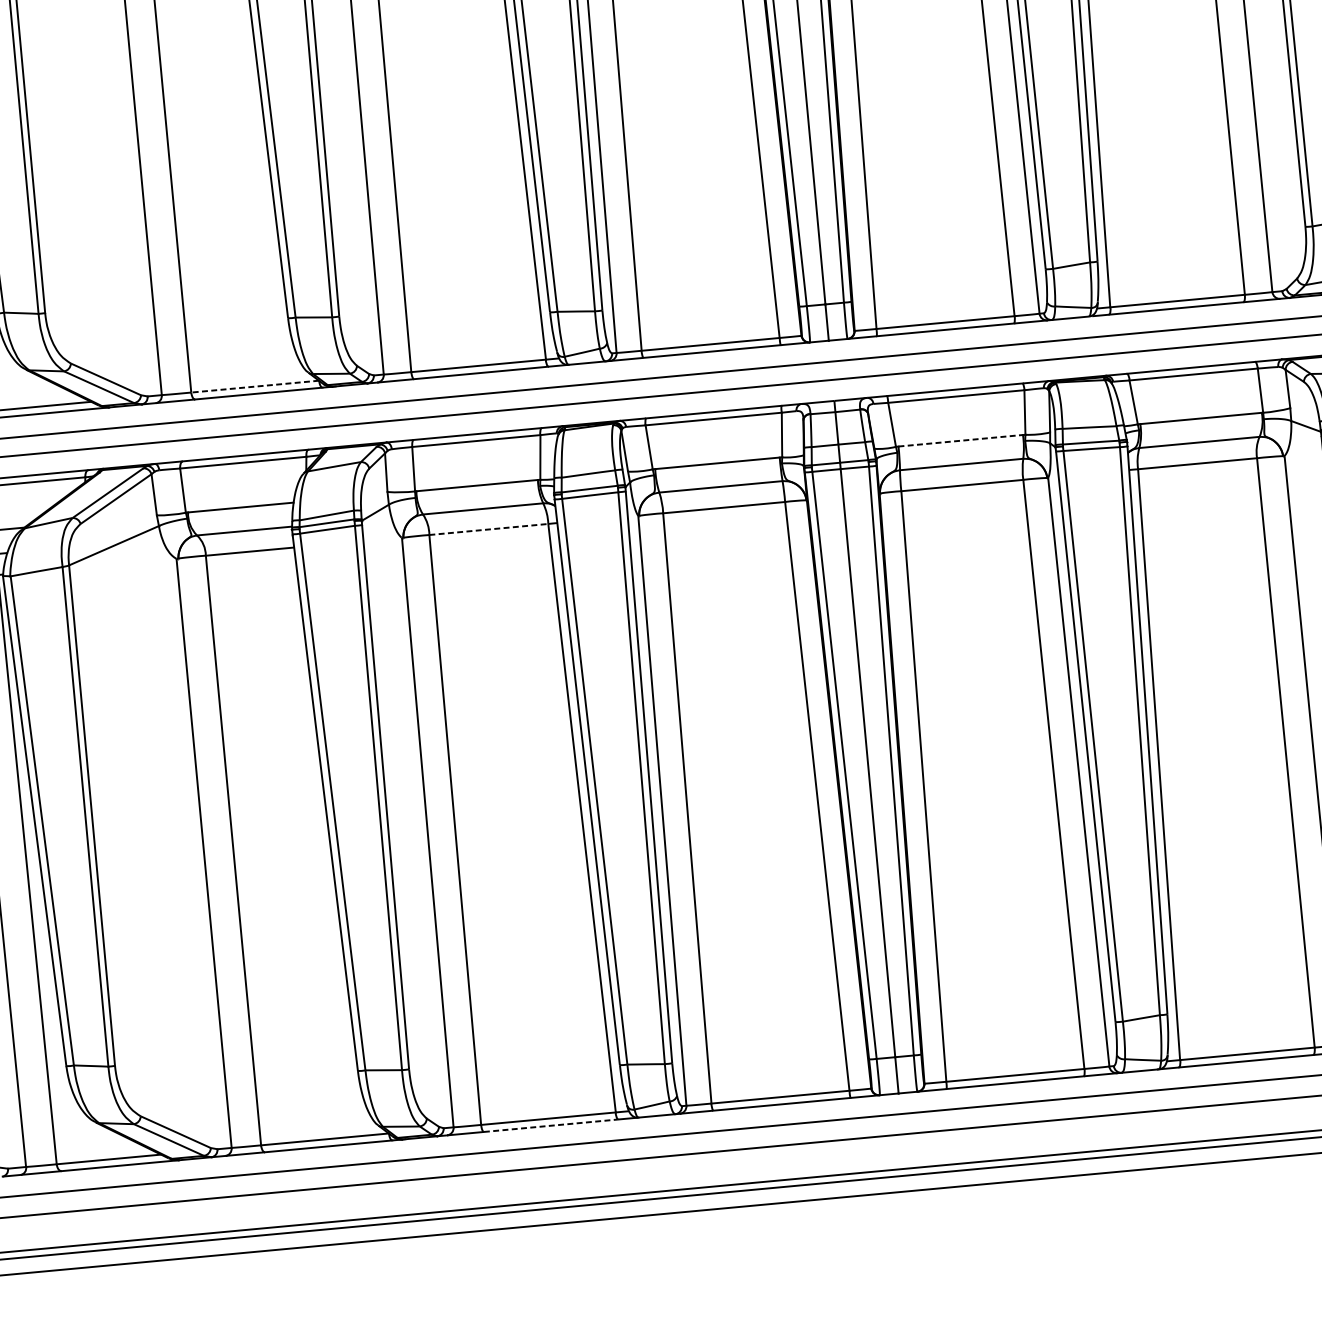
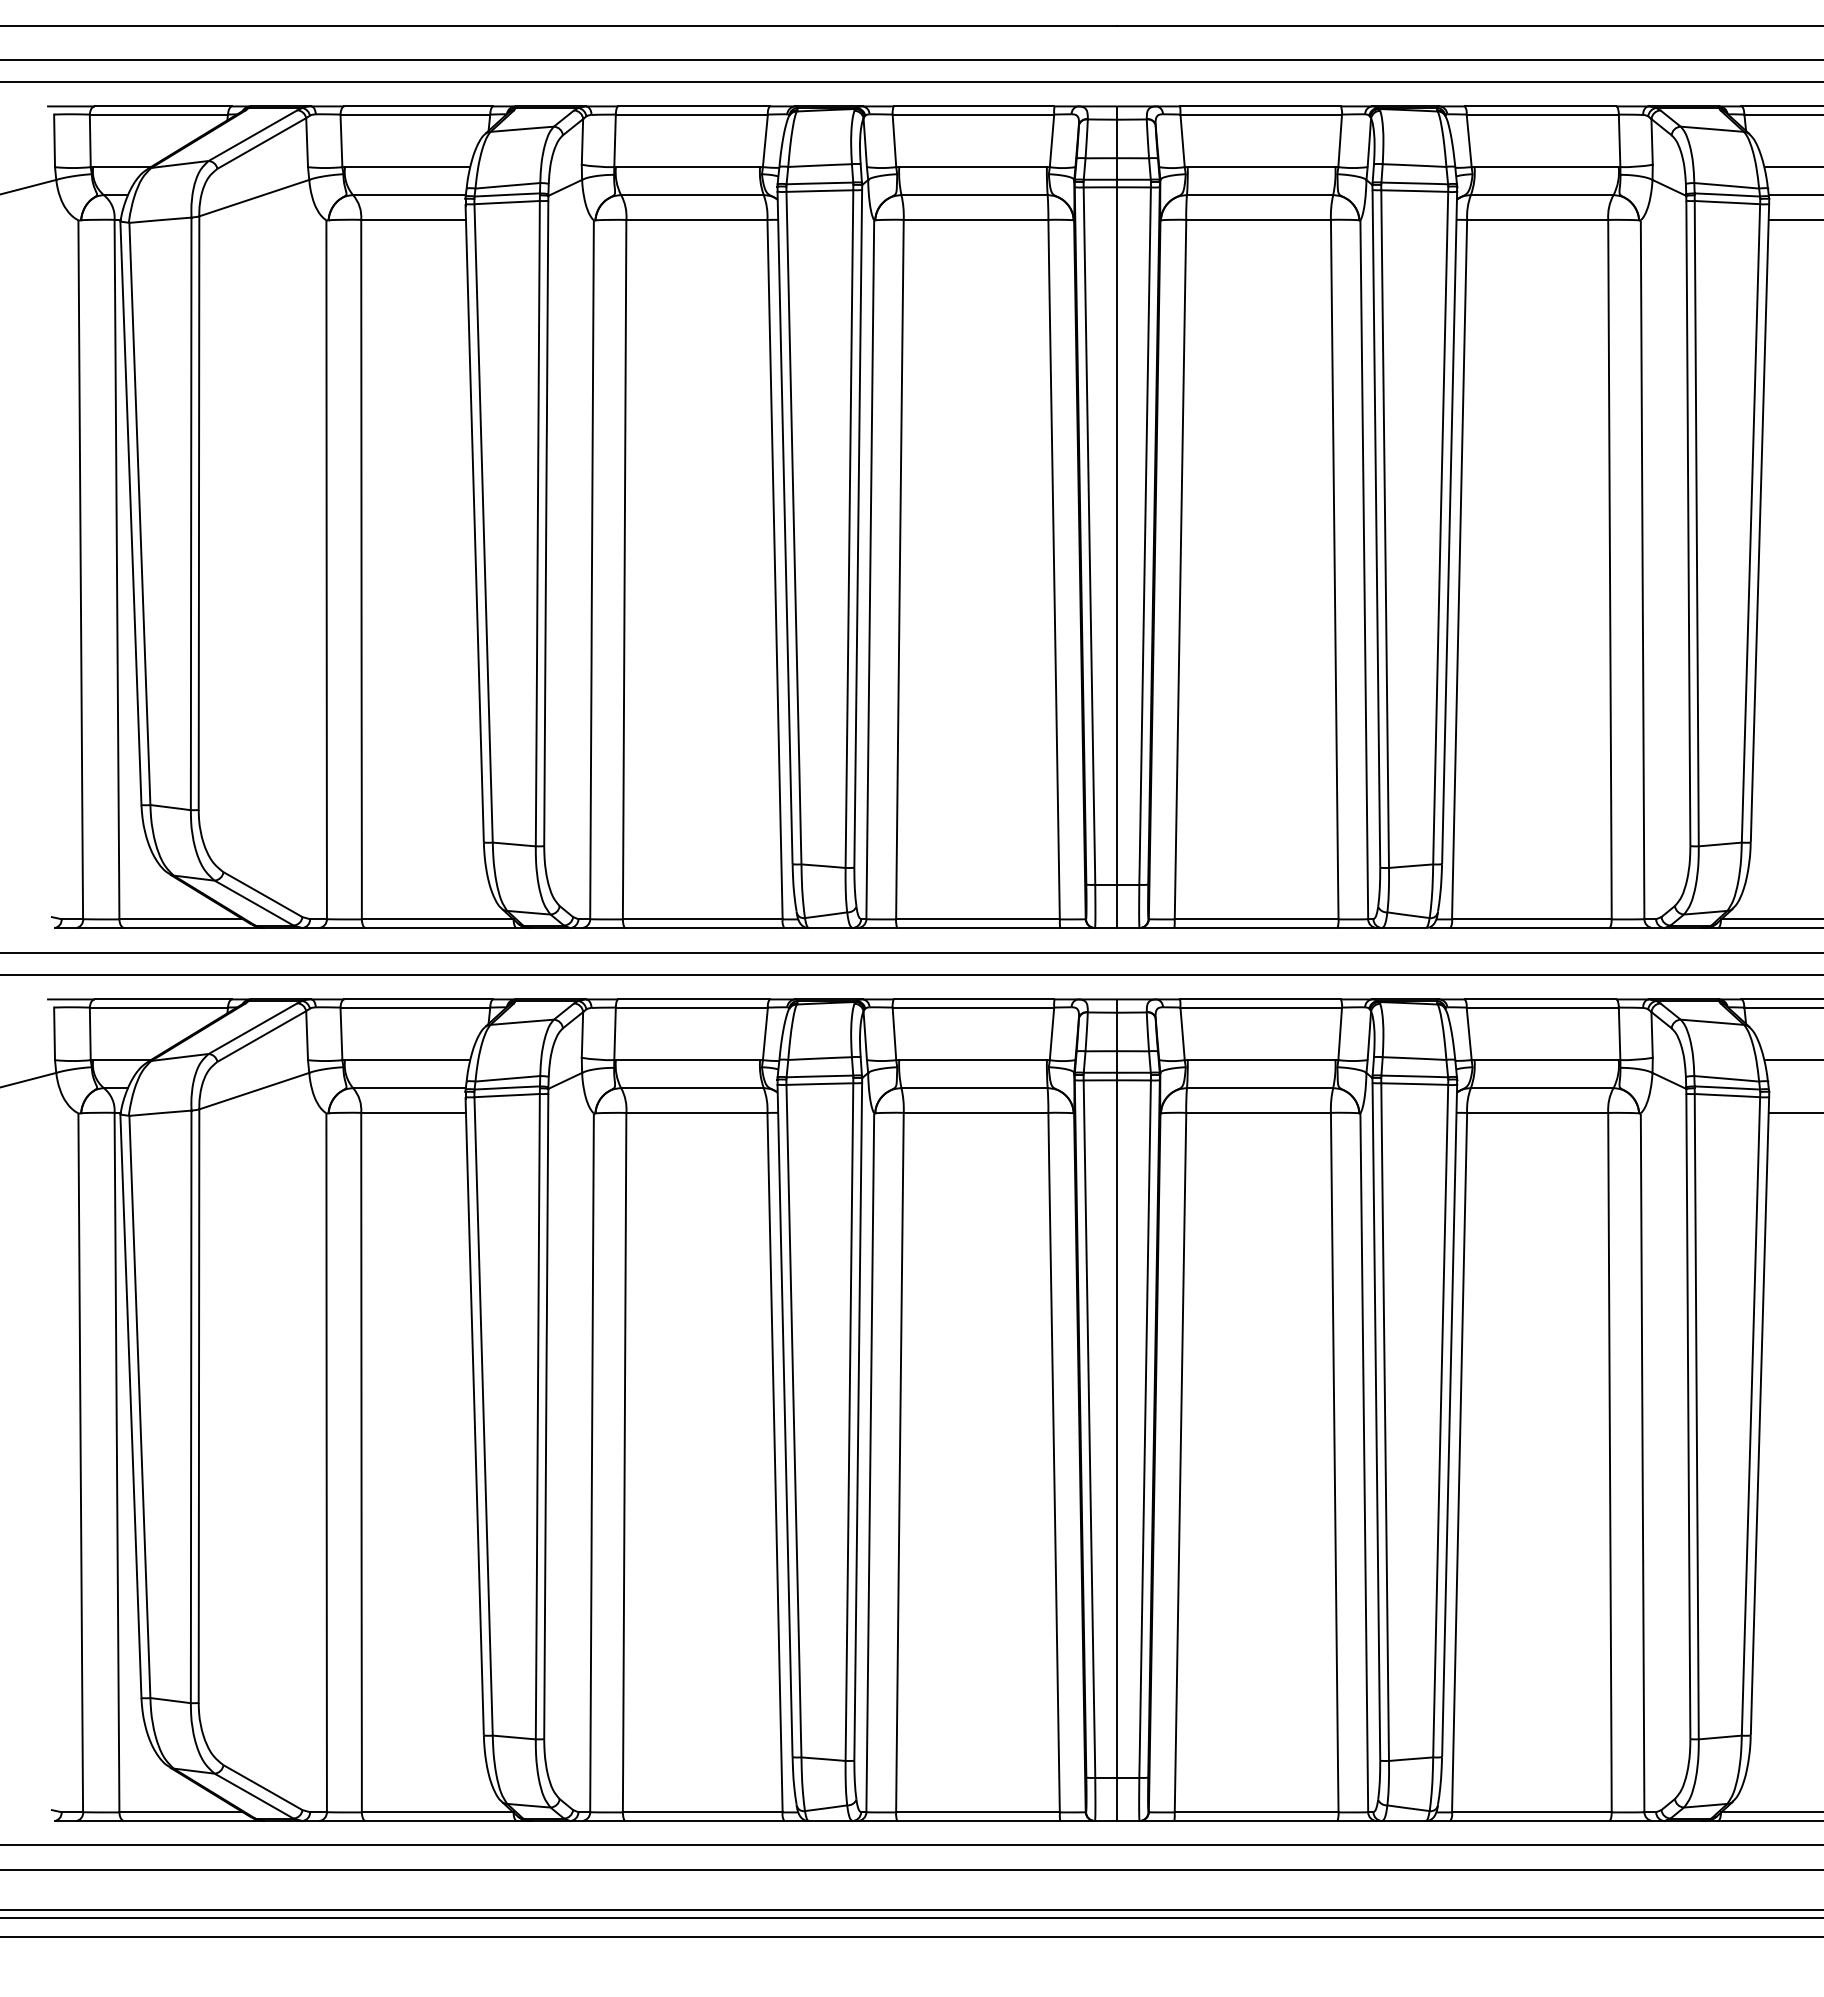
line: (255, 386) -> (437, 919), dashed -> solid
line: (960, 441) -> (1261, 1060), dashed -> solid
line: (488, 529) -> (696, 1112), dashed -> solid
line: (551, 1125) -> (705, 1820), dashed -> solid

